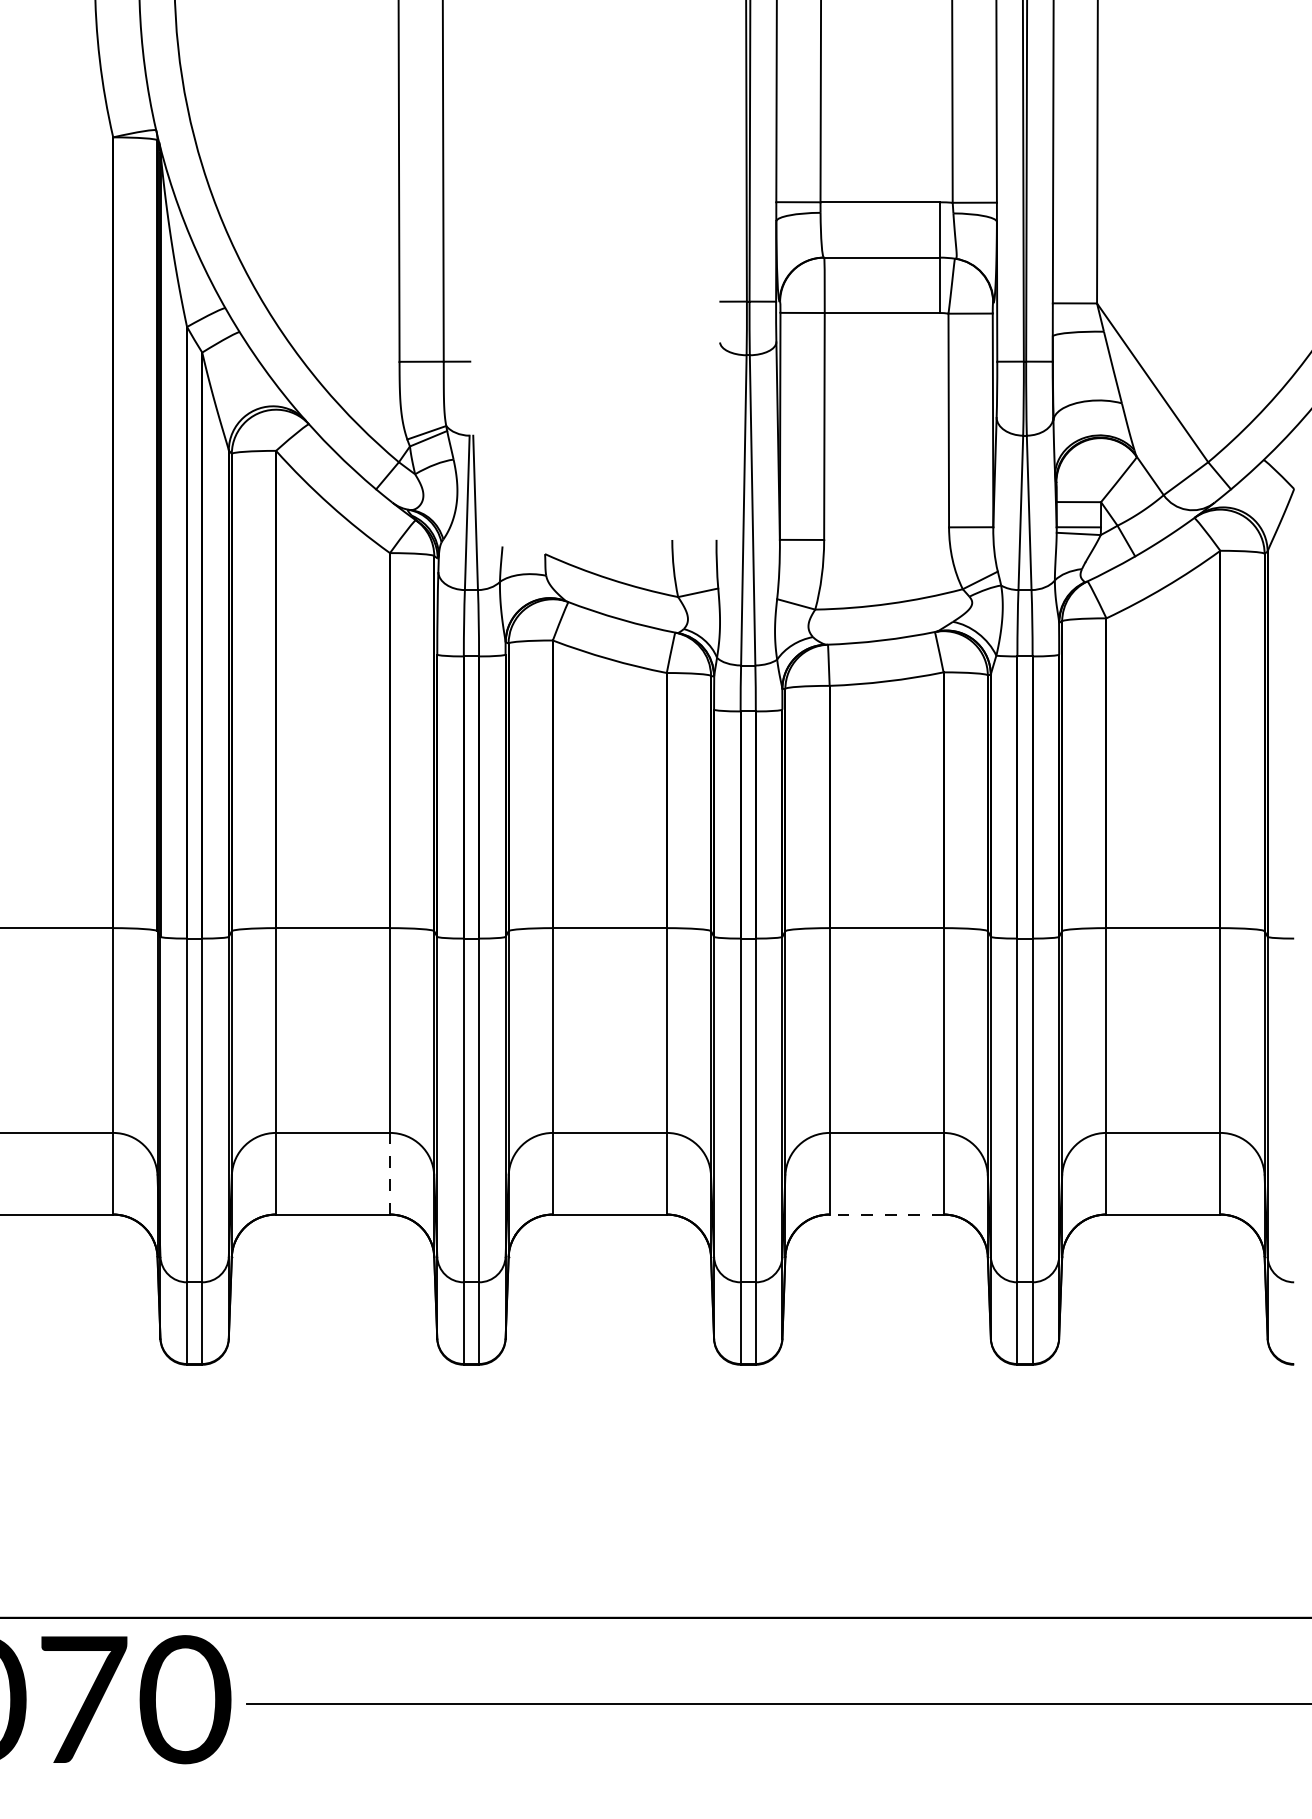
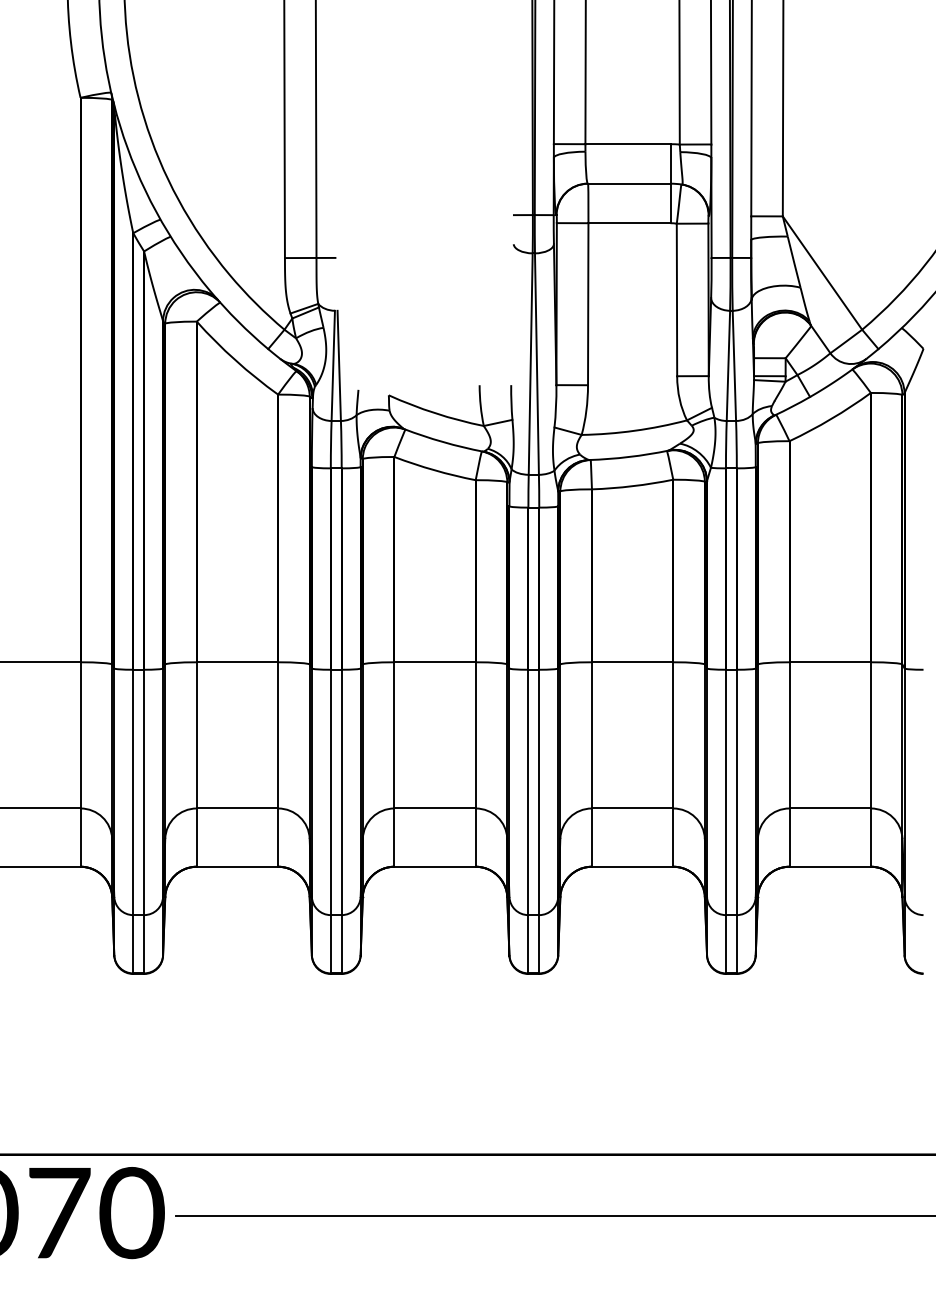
line: (389, 1173) -> (277, 837), dashed -> solid
line: (886, 1214) -> (632, 866), dashed -> solid

